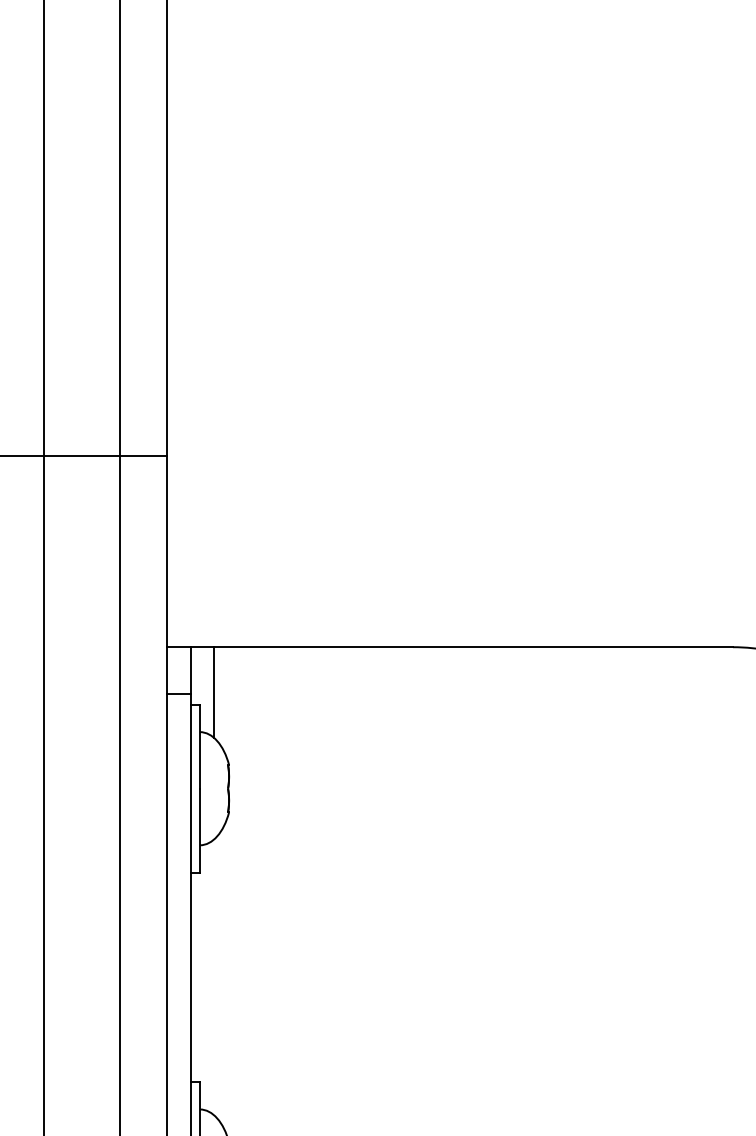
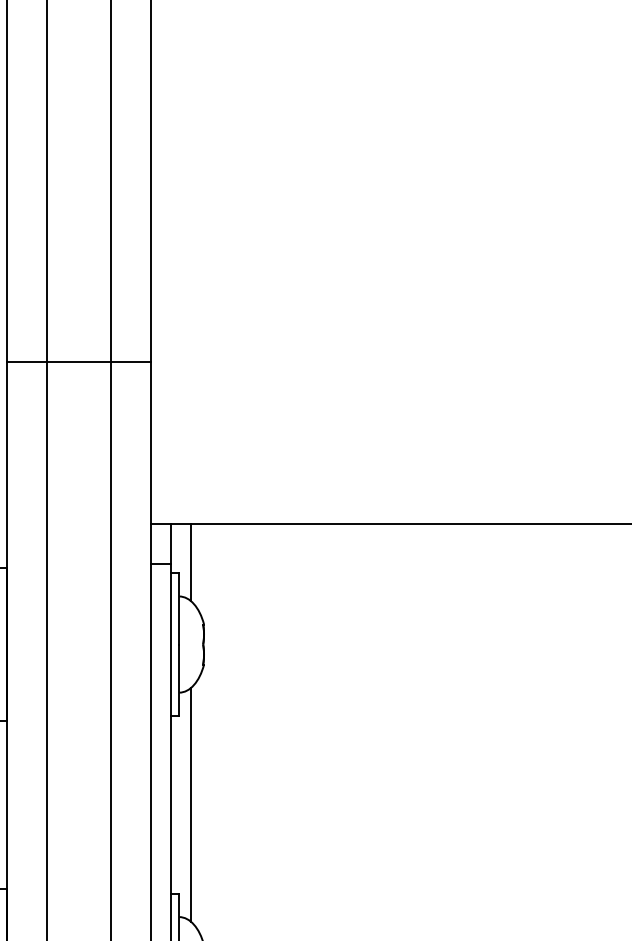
line: (214, 977) -> (191, 804), added

